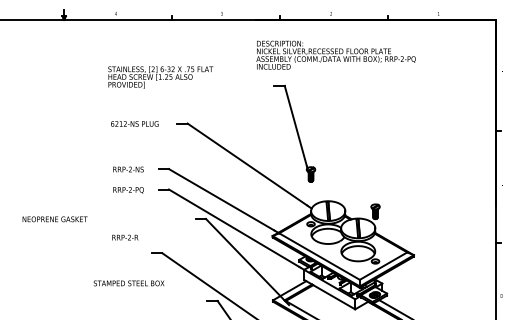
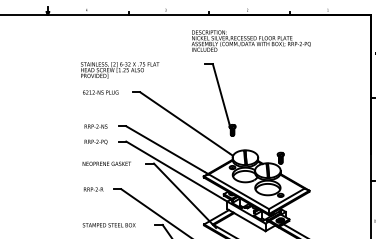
text: (160, 77) -> (119, 70), moved
text: (54, 219) -> (106, 164), moved
text: (125, 237) -> (93, 189), moved
text: (128, 283) -> (108, 225), moved

